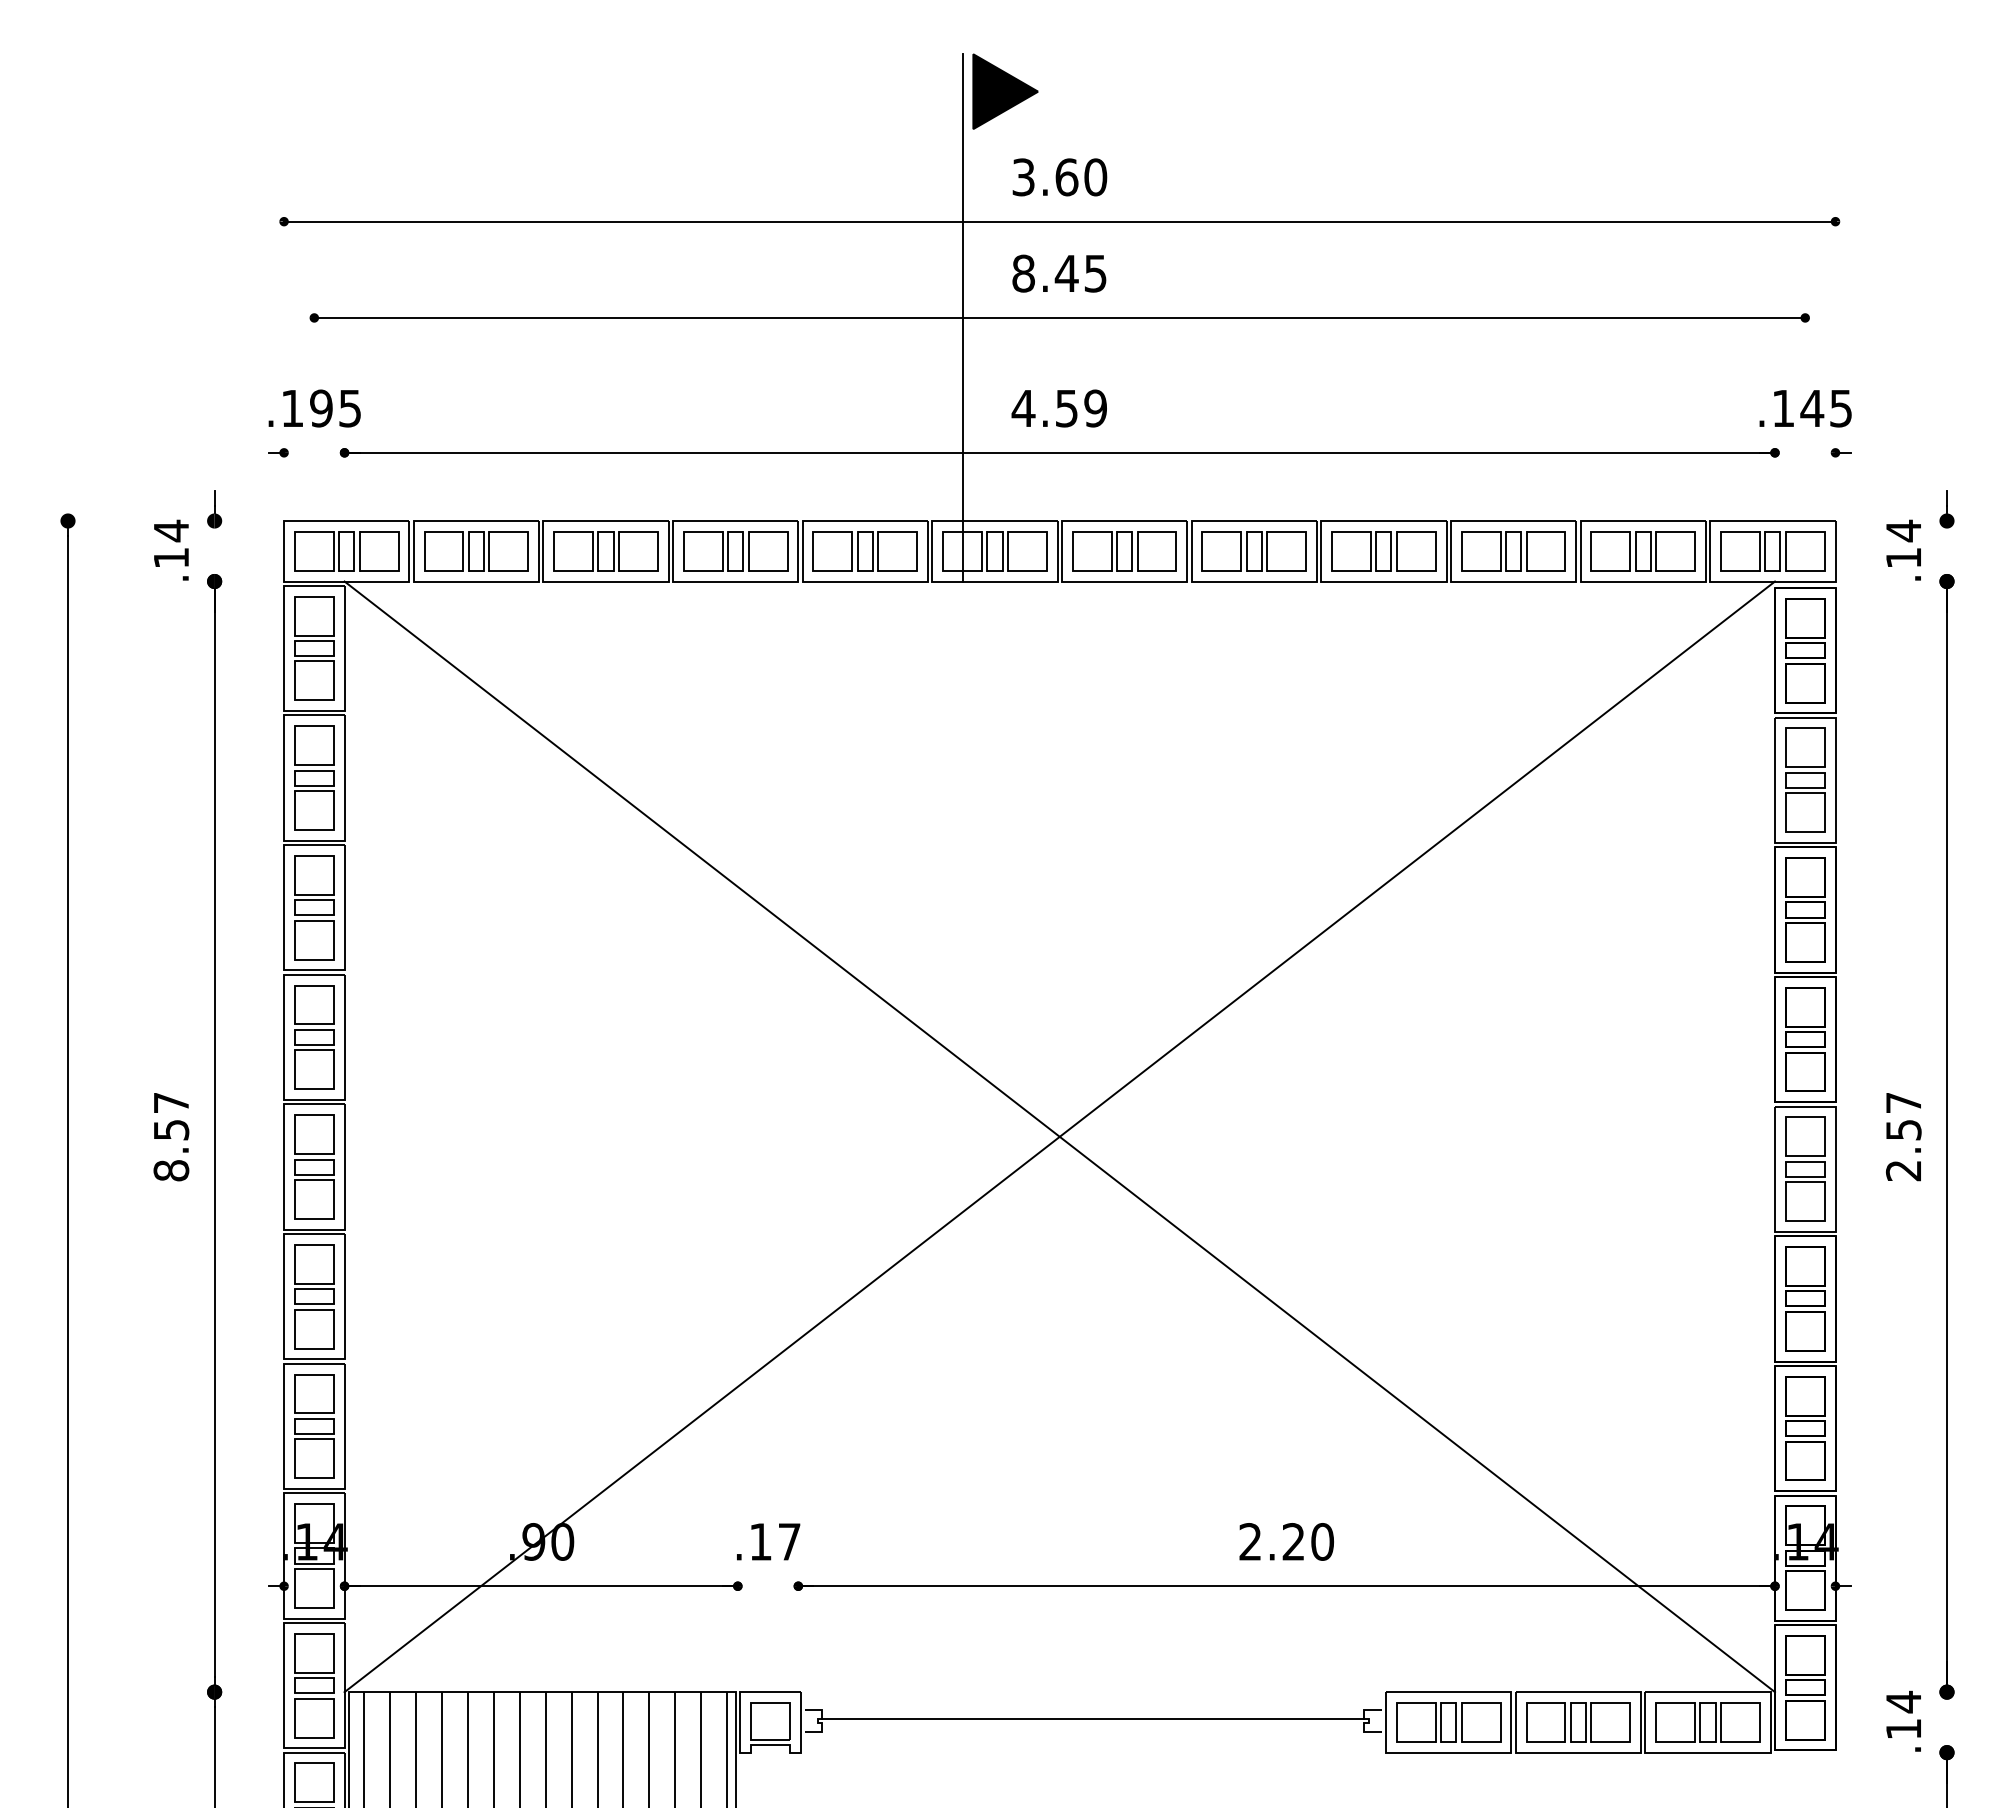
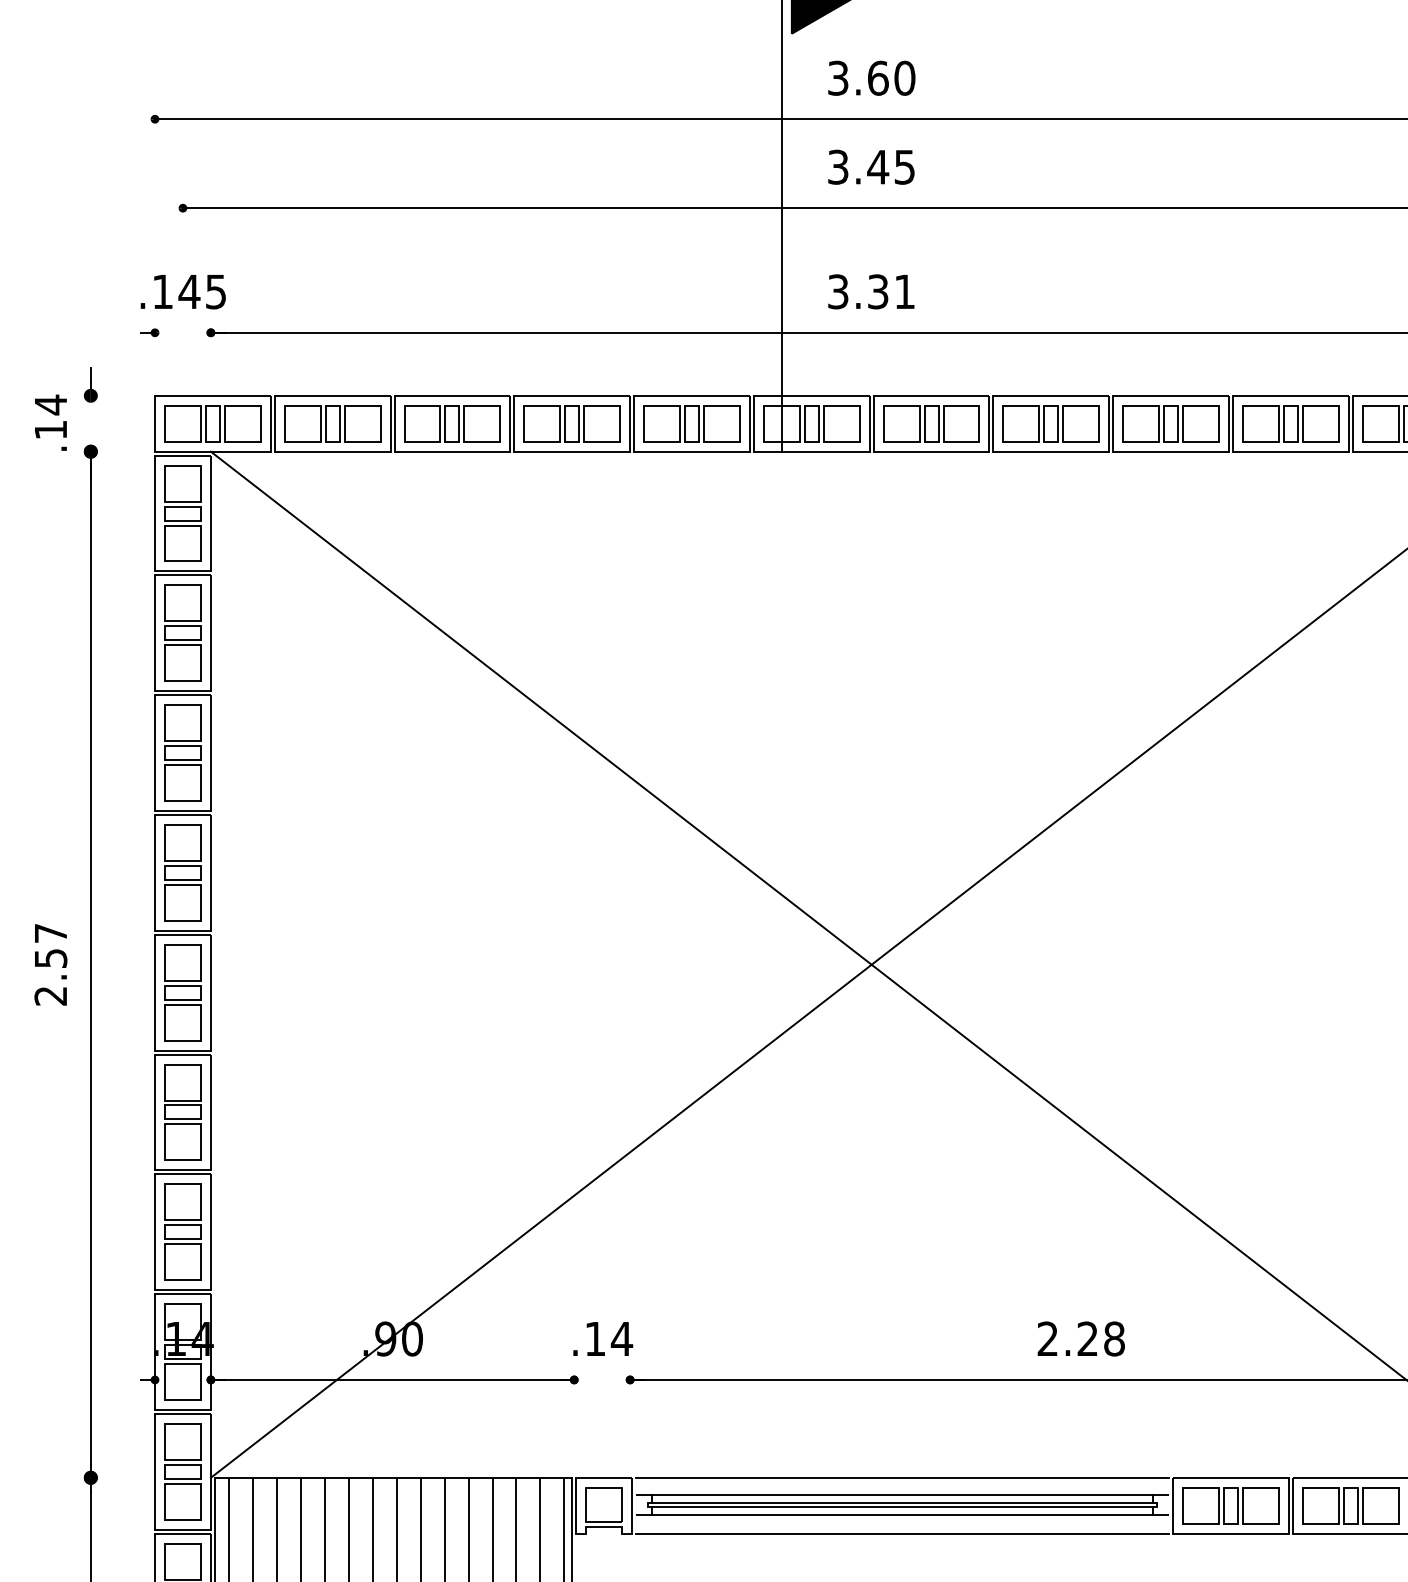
text: (1023, 273) -> (838, 167), 8.45 -> 3.45
text: (321, 408) -> (189, 291), .195 -> .145
text: (1058, 408) -> (870, 291), 4.59 -> 3.31
text: (171, 1170) -> (50, 995), 8.57 -> 2.57
text: (789, 1541) -> (621, 1338), .17 -> .14
text: (1322, 1541) -> (1114, 1338), 2.20 -> 2.28
line: (1092, 1692) -> (901, 1478), added
line: (1093, 1710) -> (902, 1494), added
line: (1093, 1723) -> (902, 1506), added
line: (1093, 1731) -> (902, 1514), added
line: (1092, 1752) -> (901, 1533), added

